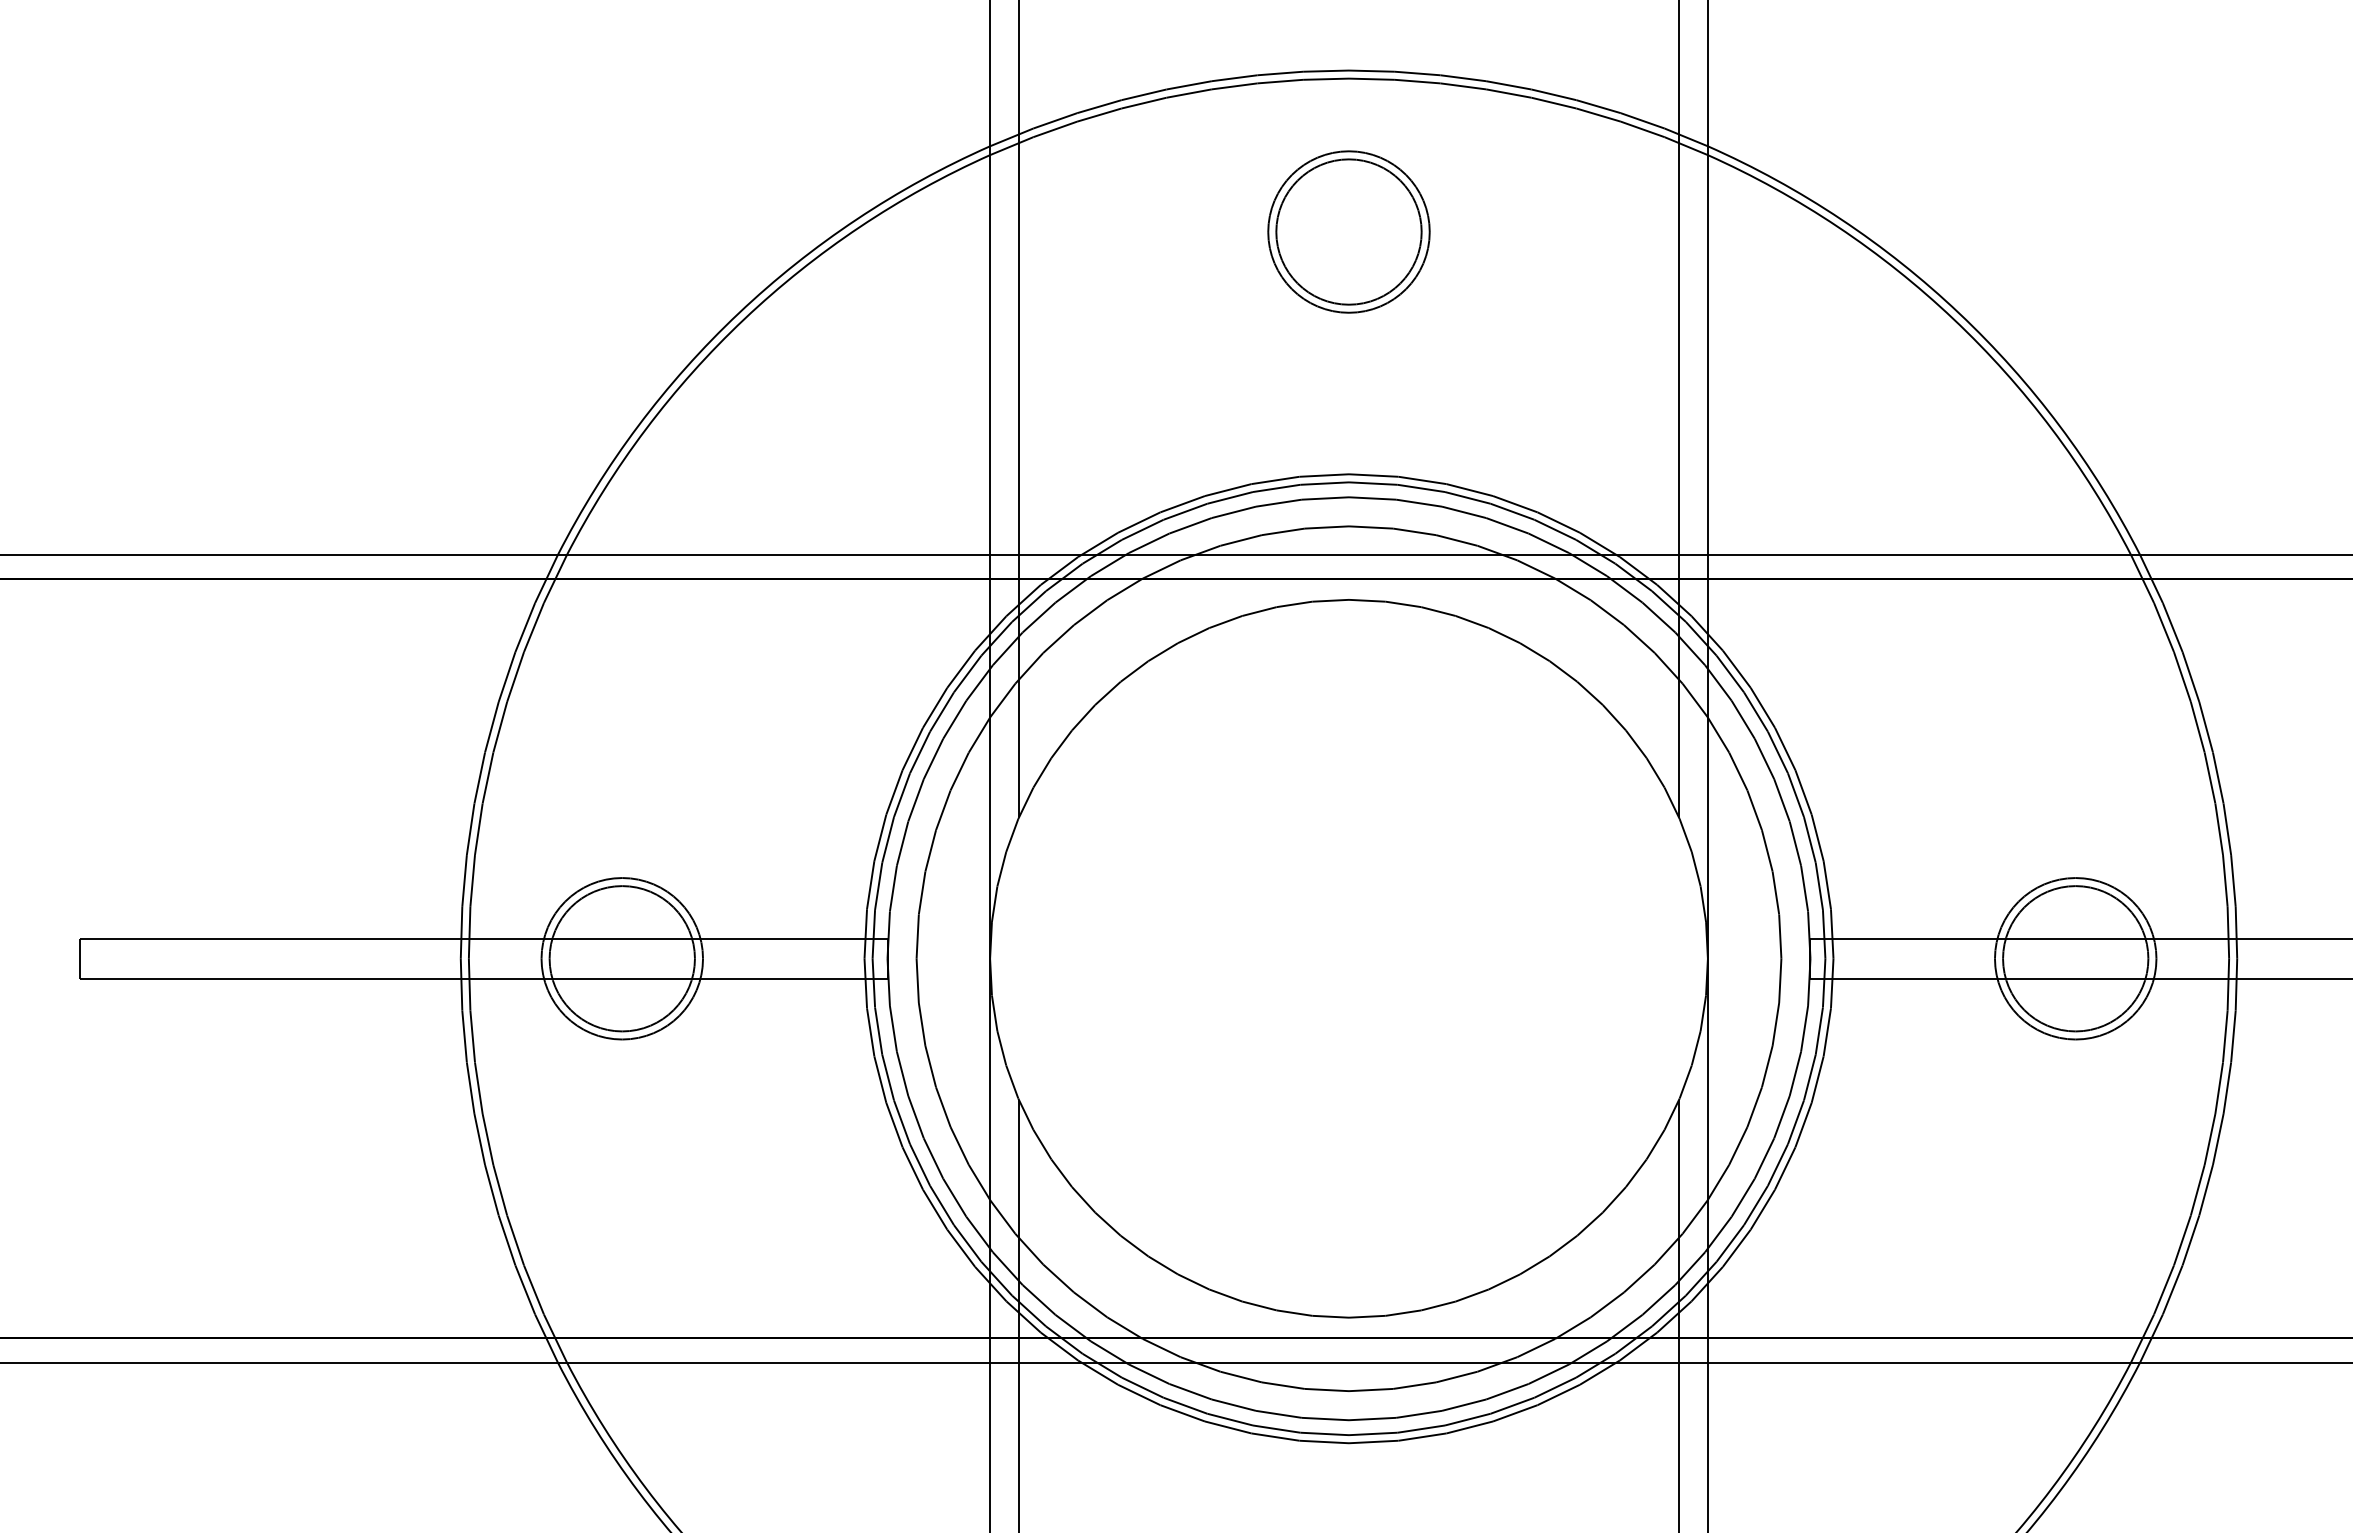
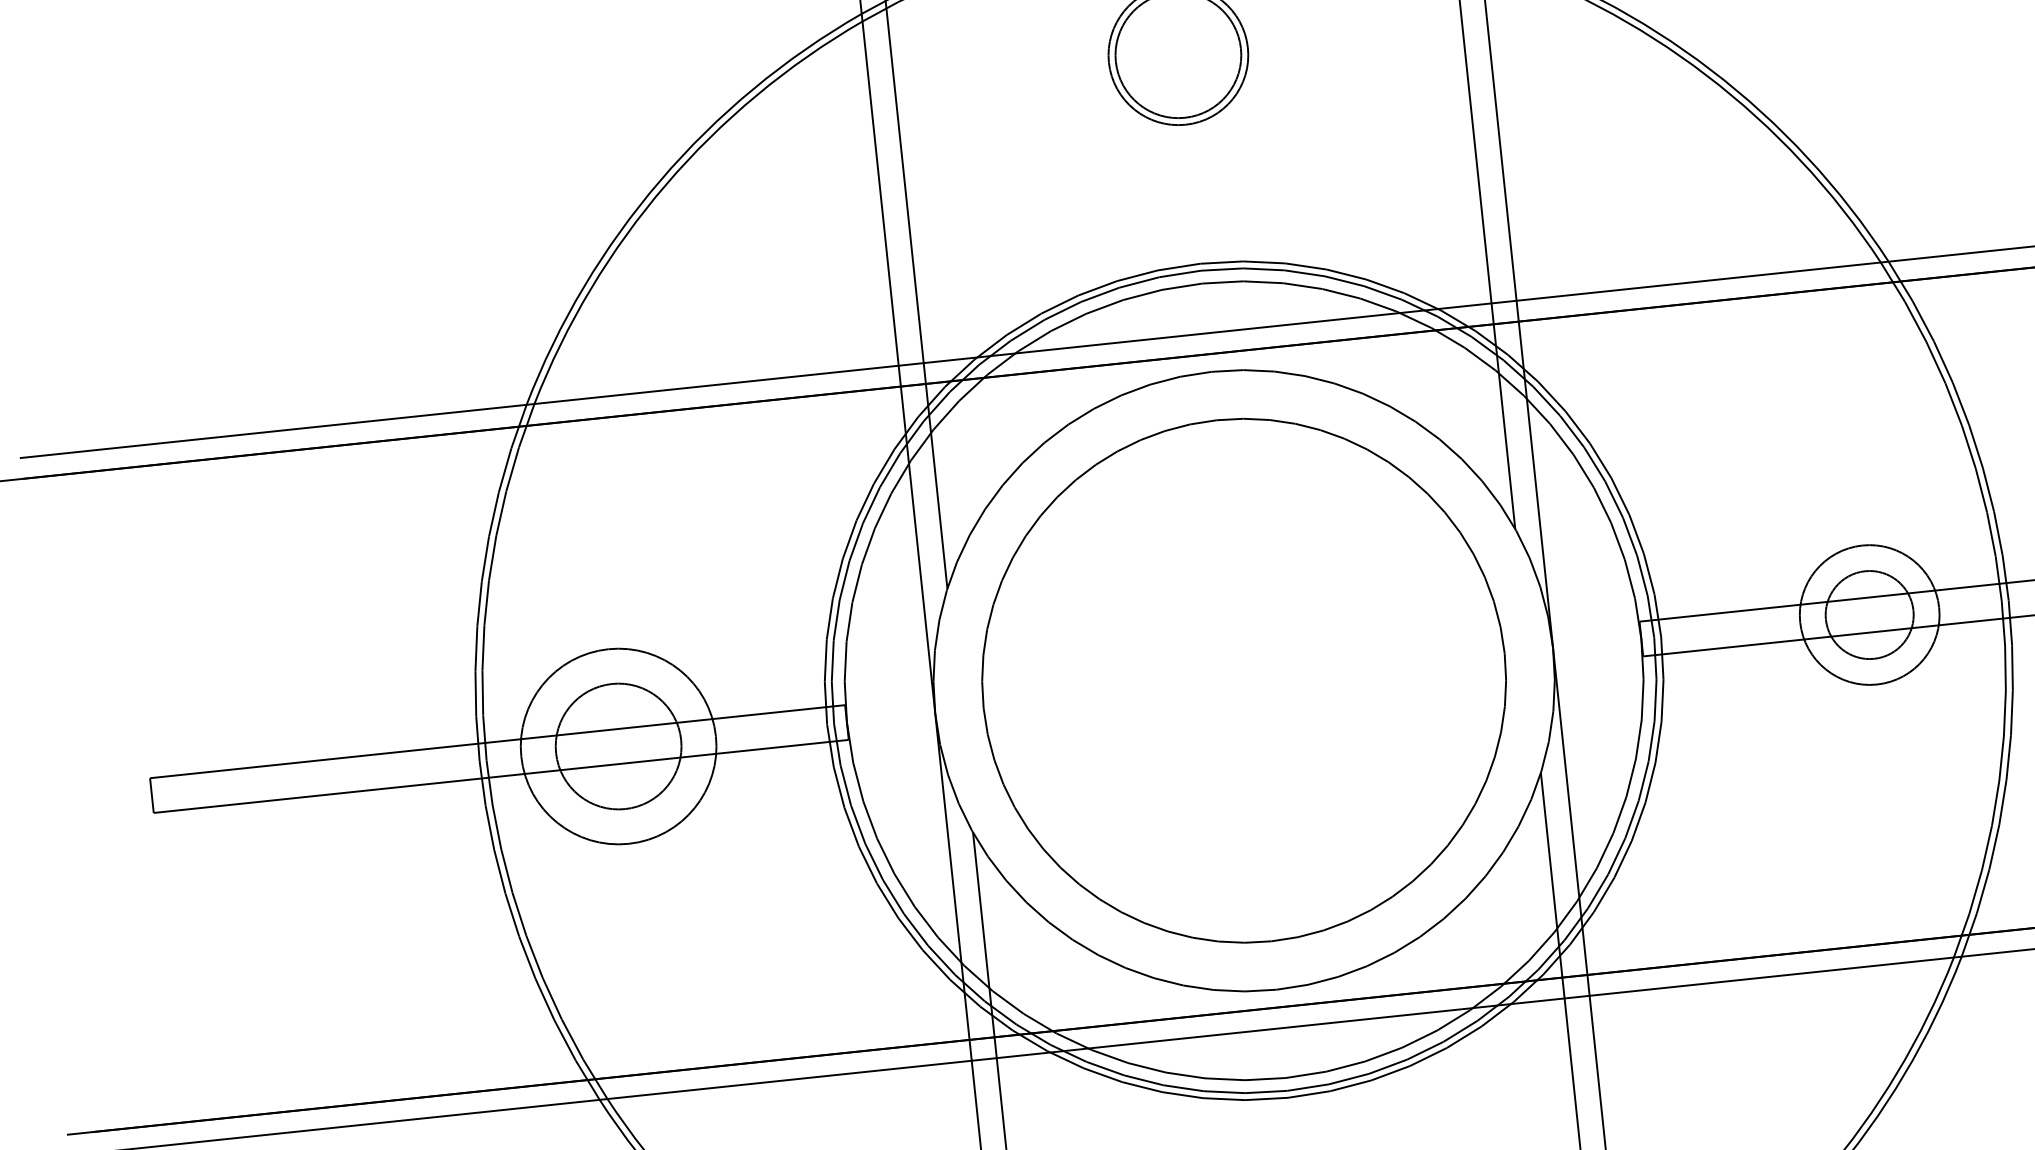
circle: (622, 958) -> (618, 746), size x1.4
circle: (1348, 958) -> (1243, 680), size x0.7
circle: (2075, 958) -> (1869, 614), size x0.7

